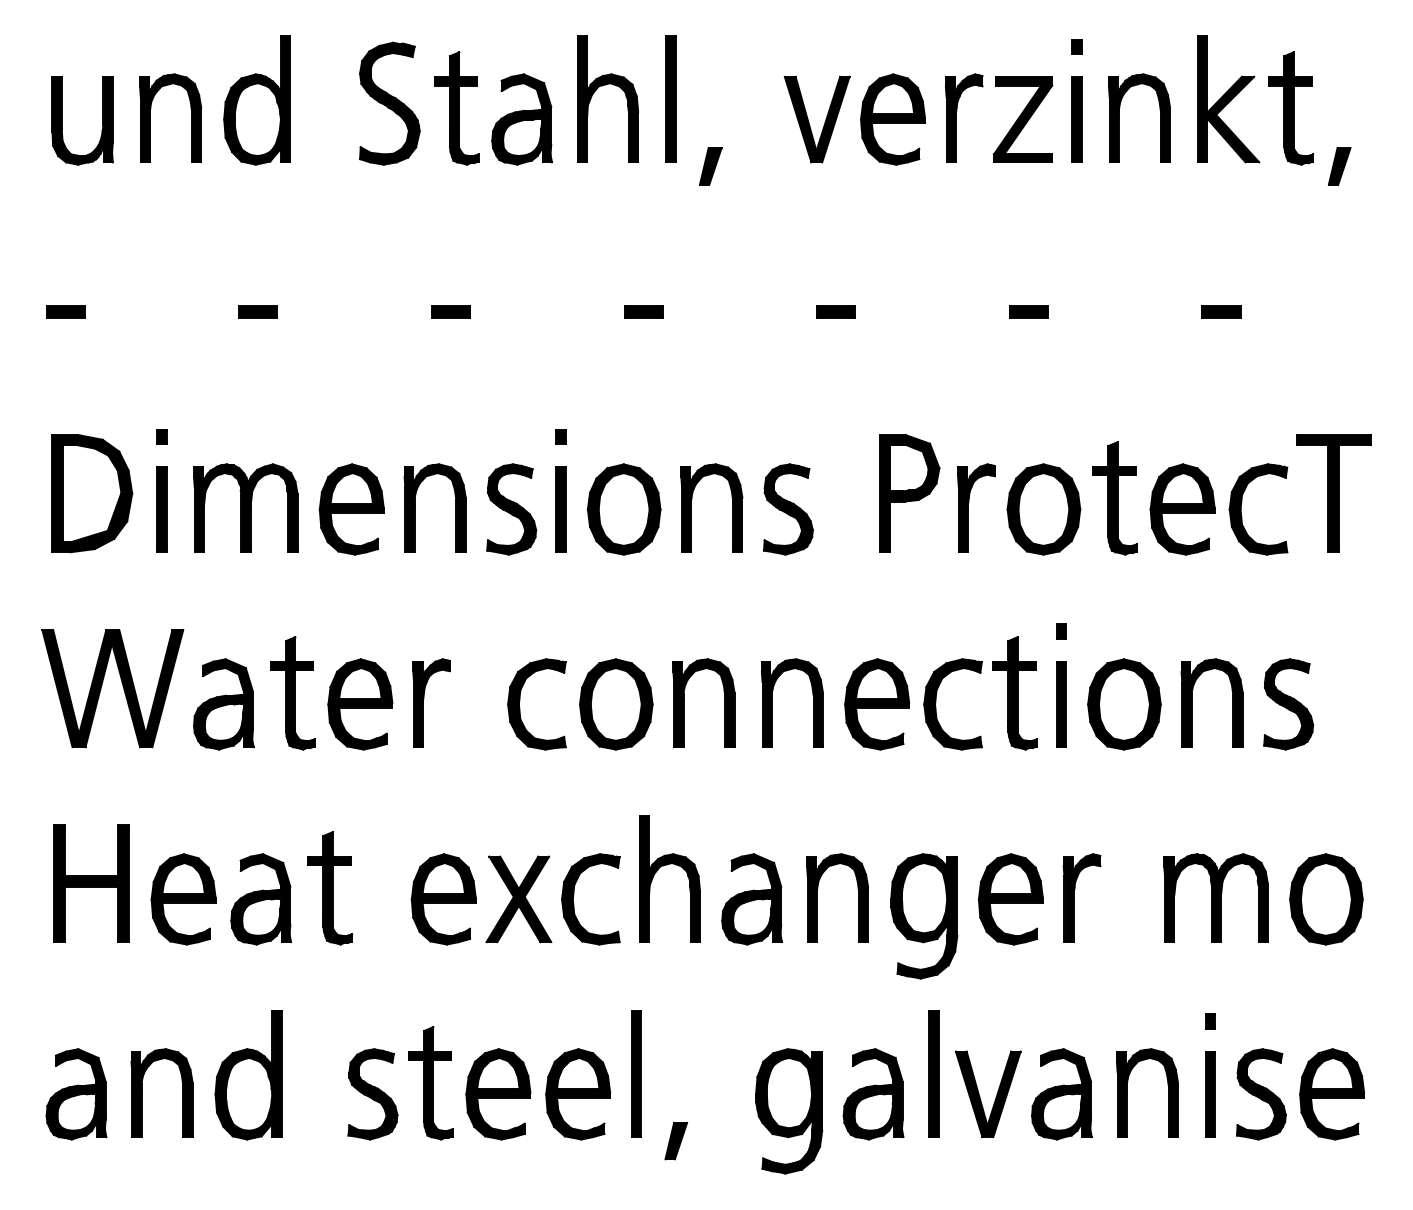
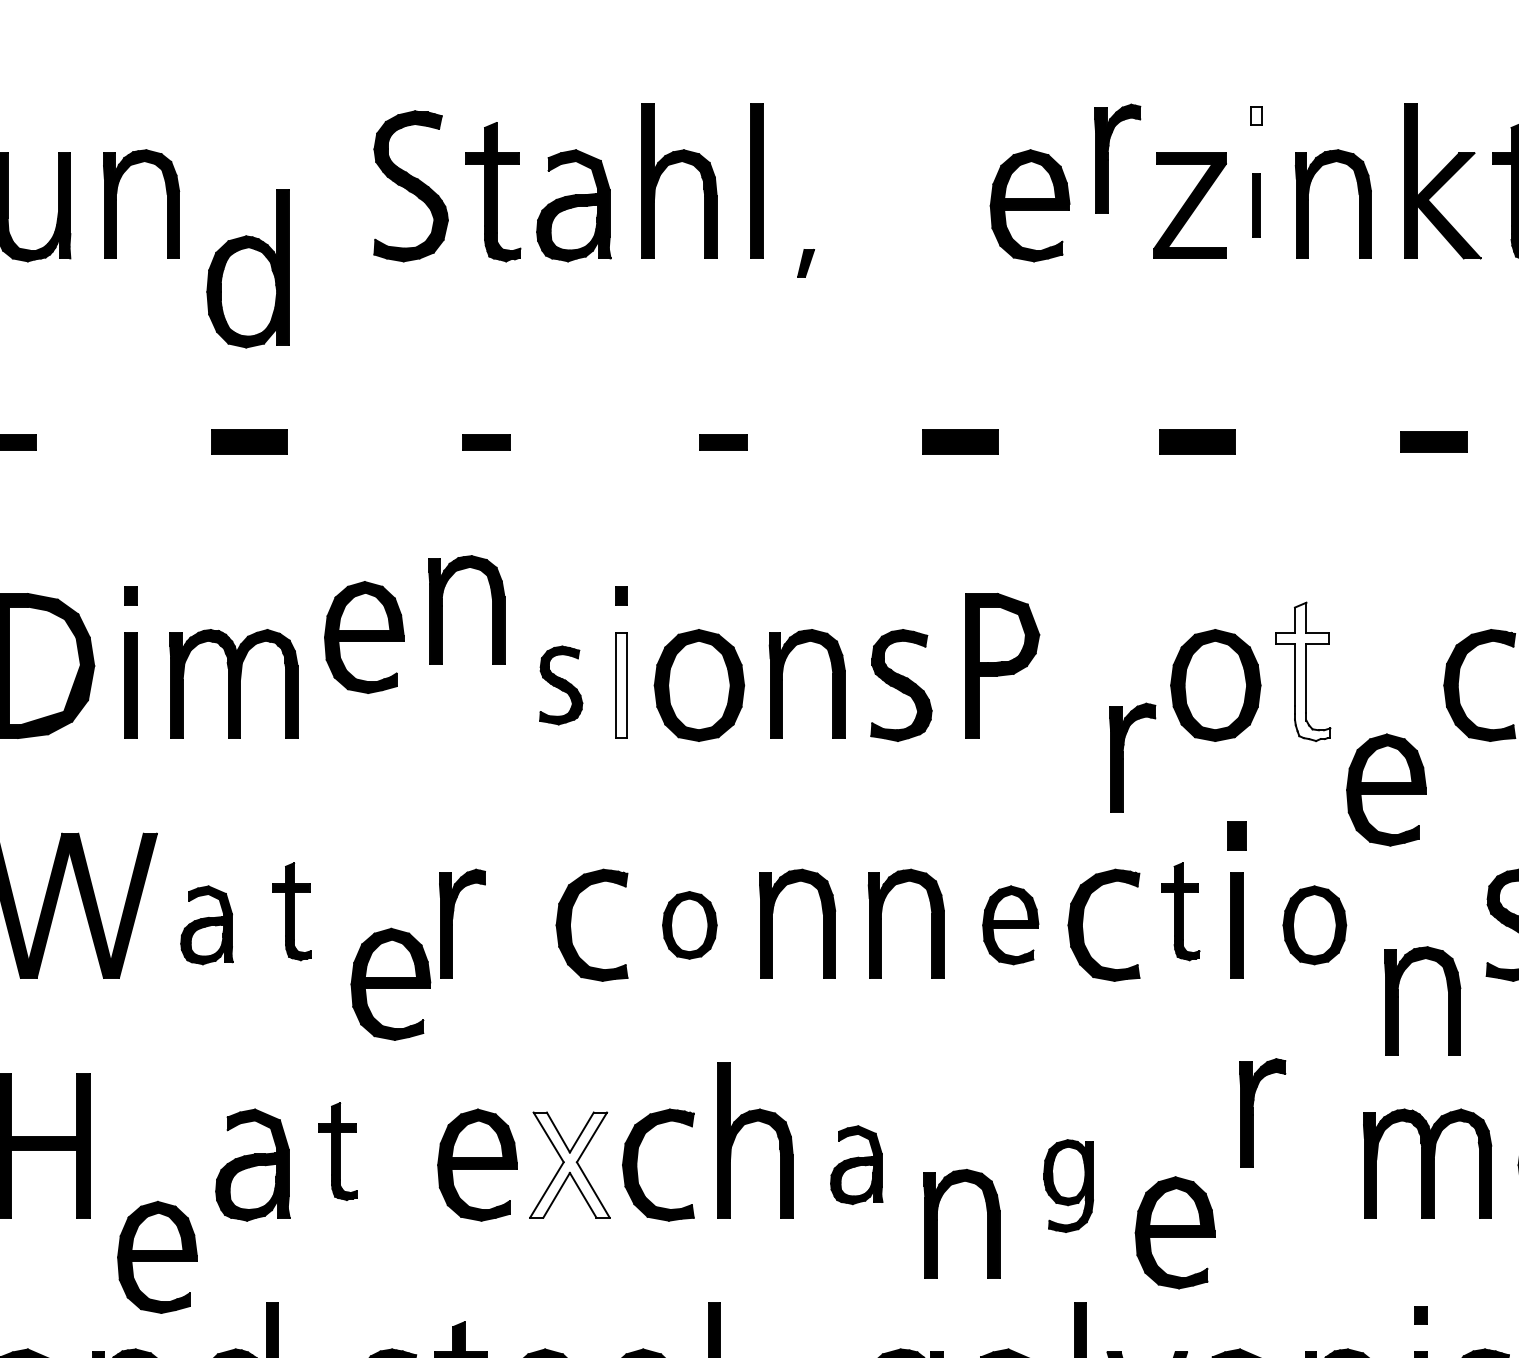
fill: (1076, 46) -> (1255, 115), removed
part: (256, 100) -> (247, 268), moved
part: (956, 117) -> (1108, 157), moved
part: (1076, 119) -> (1255, 205), size x0.6
part: (809, 121) -> (927, 208), removed
part: (710, 166) -> (805, 263), size x0.6
part: (257, 311) -> (248, 441), size x1.6
part: (835, 311) -> (959, 441), size x1.6
part: (1028, 311) -> (1196, 441), size x1.6
part: (1221, 311) -> (1434, 441), size x1.4
part: (909, 493) -> (1002, 665), moved
fill: (1115, 498) -> (1303, 671), removed
part: (415, 507) -> (442, 609), moved
part: (968, 507) -> (1123, 756), moved
part: (351, 509) -> (363, 637), moved
part: (511, 509) -> (560, 685), size x0.7
fill: (560, 509) -> (621, 685), removed
part: (1182, 509) -> (1386, 790), moved
part: (1061, 631) -> (1237, 835), size x1.6
part: (292, 693) -> (291, 911), size x0.7
part: (1015, 693) -> (1180, 911), size x0.7
part: (1192, 702) -> (1398, 1000), moved
part: (223, 704) -> (206, 925), size x0.7
part: (360, 704) -> (391, 984), moved
part: (616, 704) -> (689, 925), size x0.6
part: (877, 704) -> (1011, 925), size x0.7
part: (1124, 704) -> (1314, 925), size x0.7
part: (330, 888) -> (338, 1151), size x0.7
part: (817, 897) -> (937, 1223), moved
part: (1074, 897) -> (1253, 1112), moved
part: (183, 899) -> (157, 1257), moved
fill: (518, 899) -> (569, 1165), removed
part: (751, 899) -> (856, 1165), size x0.7
part: (1010, 899) -> (1174, 1232), moved
part: (924, 916) -> (1068, 1186), size x0.6

